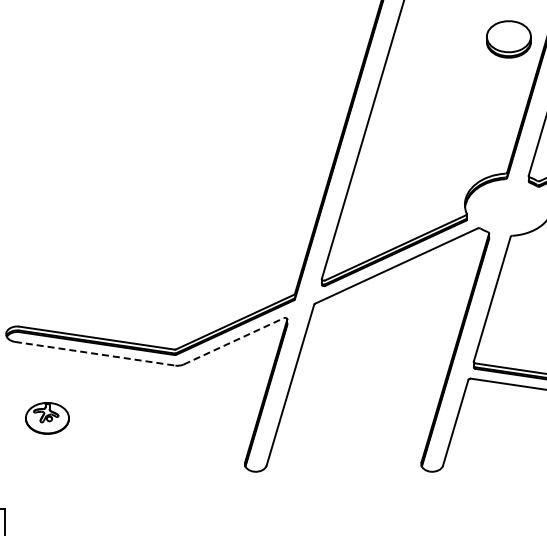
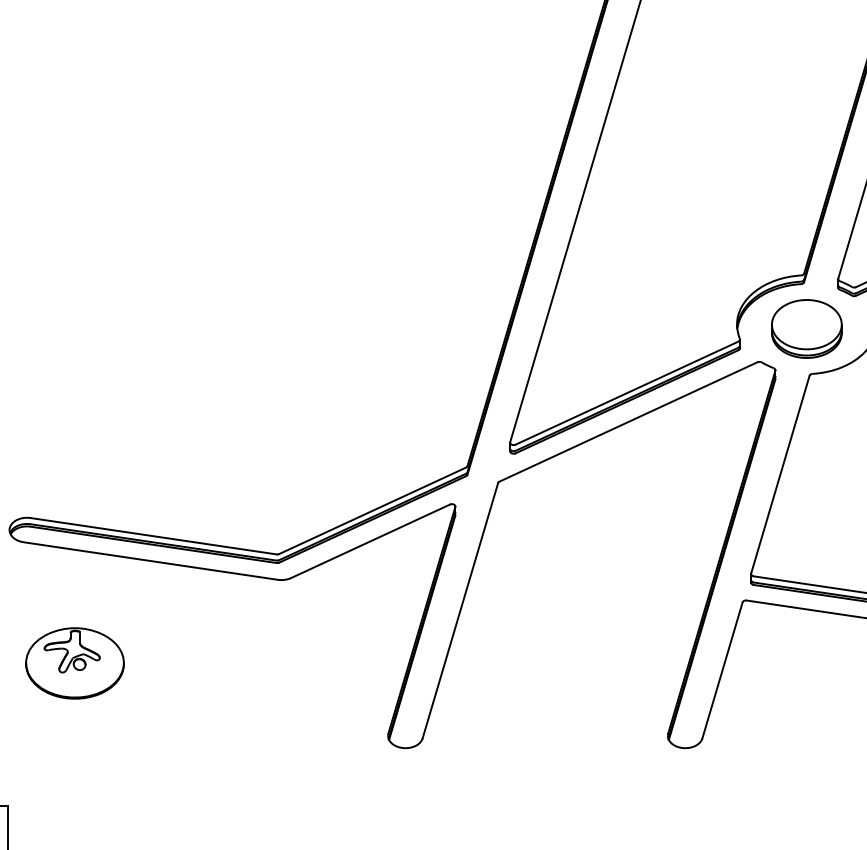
part: (508, 39) -> (806, 329), moved
line: (234, 341) -> (371, 541), dashed -> solid
line: (95, 353) -> (151, 560), dashed -> solid
part: (47, 418) -> (75, 663), size x1.43

